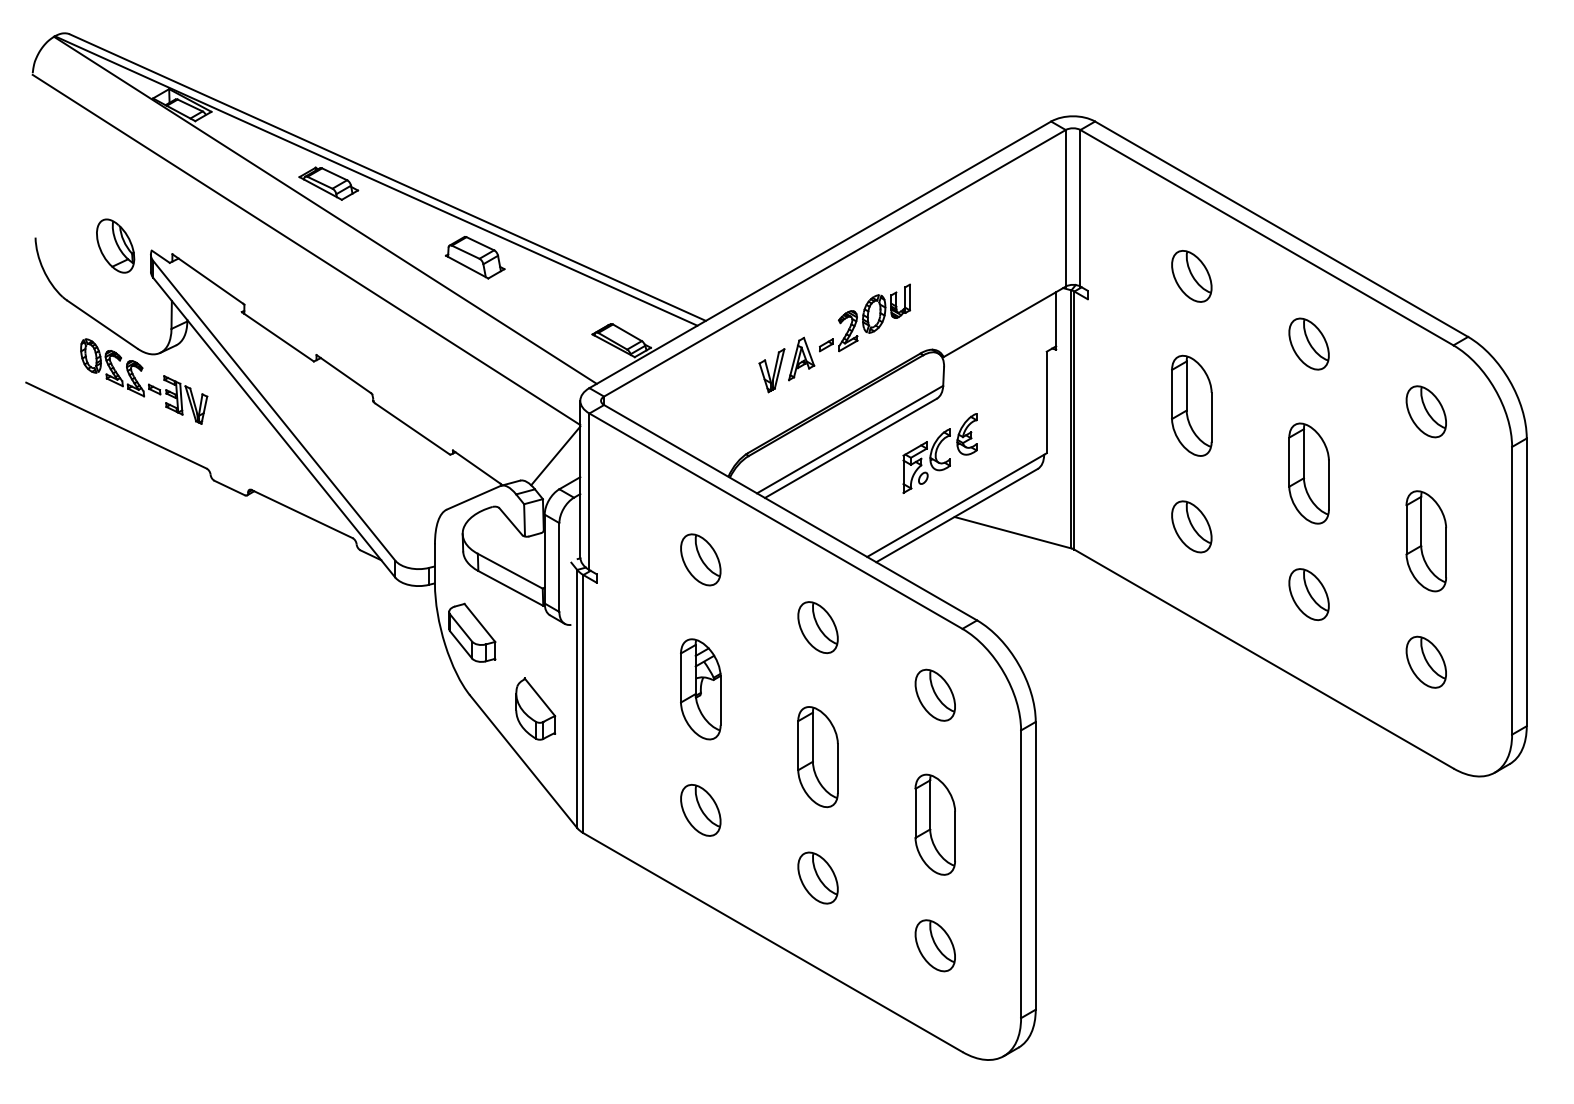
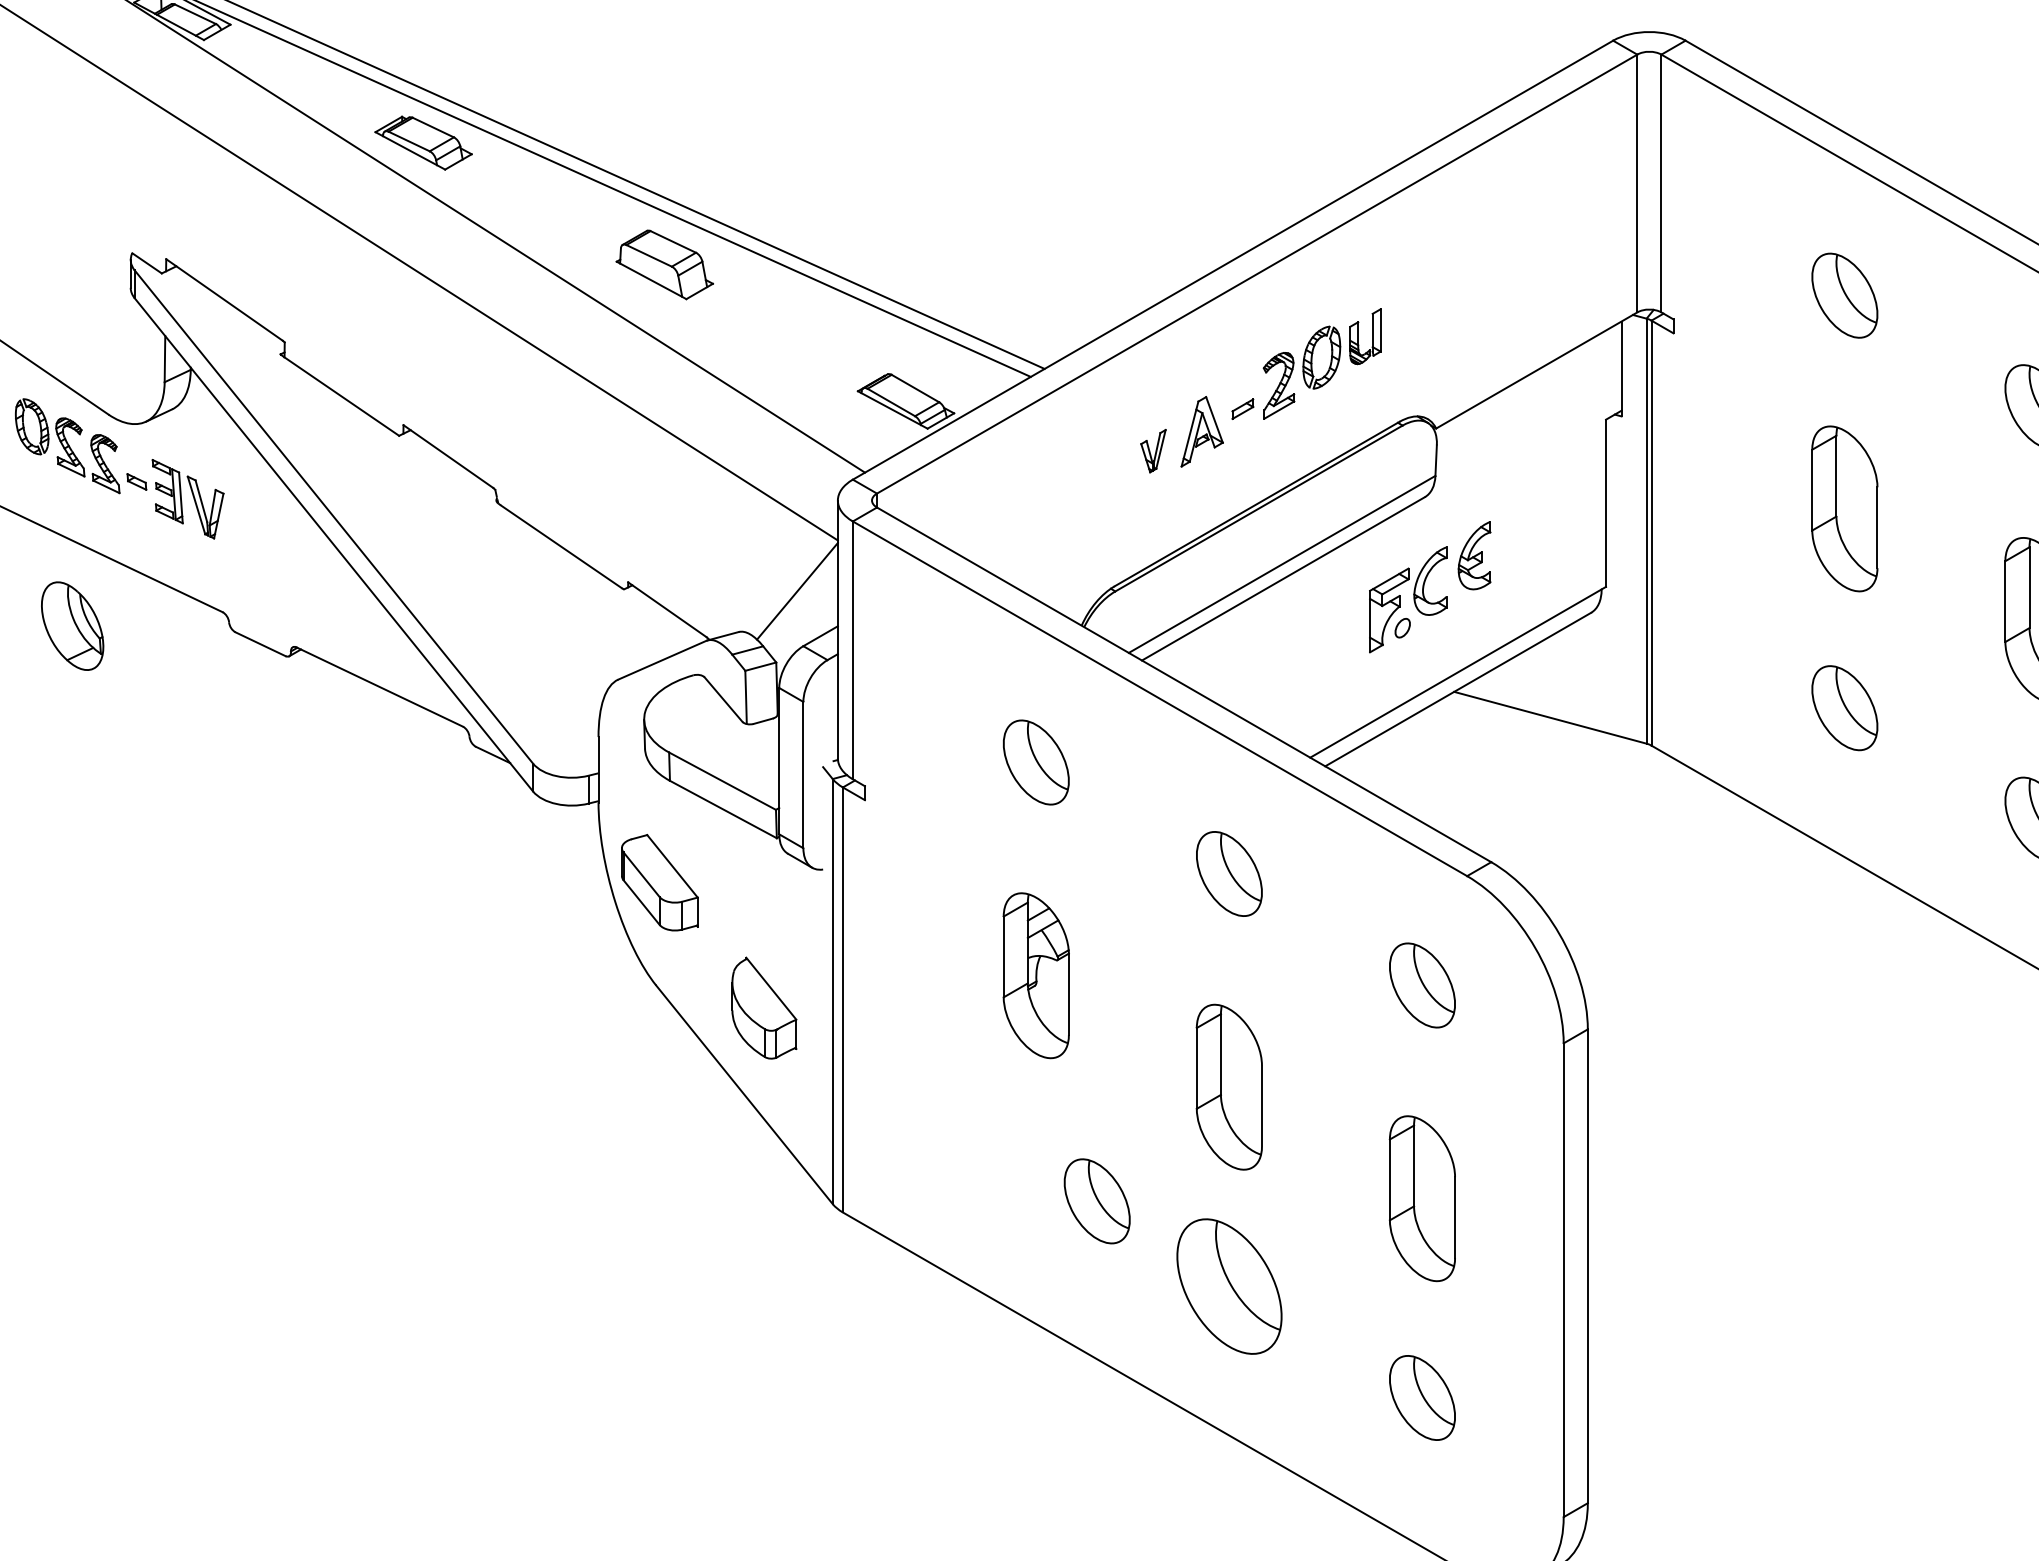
part: (115, 245) -> (72, 625), moved
part: (771, 370) -> (1152, 450), size x0.6
part: (700, 810) -> (1096, 1201), moved
part: (817, 877) -> (1228, 1285), size x1.6

